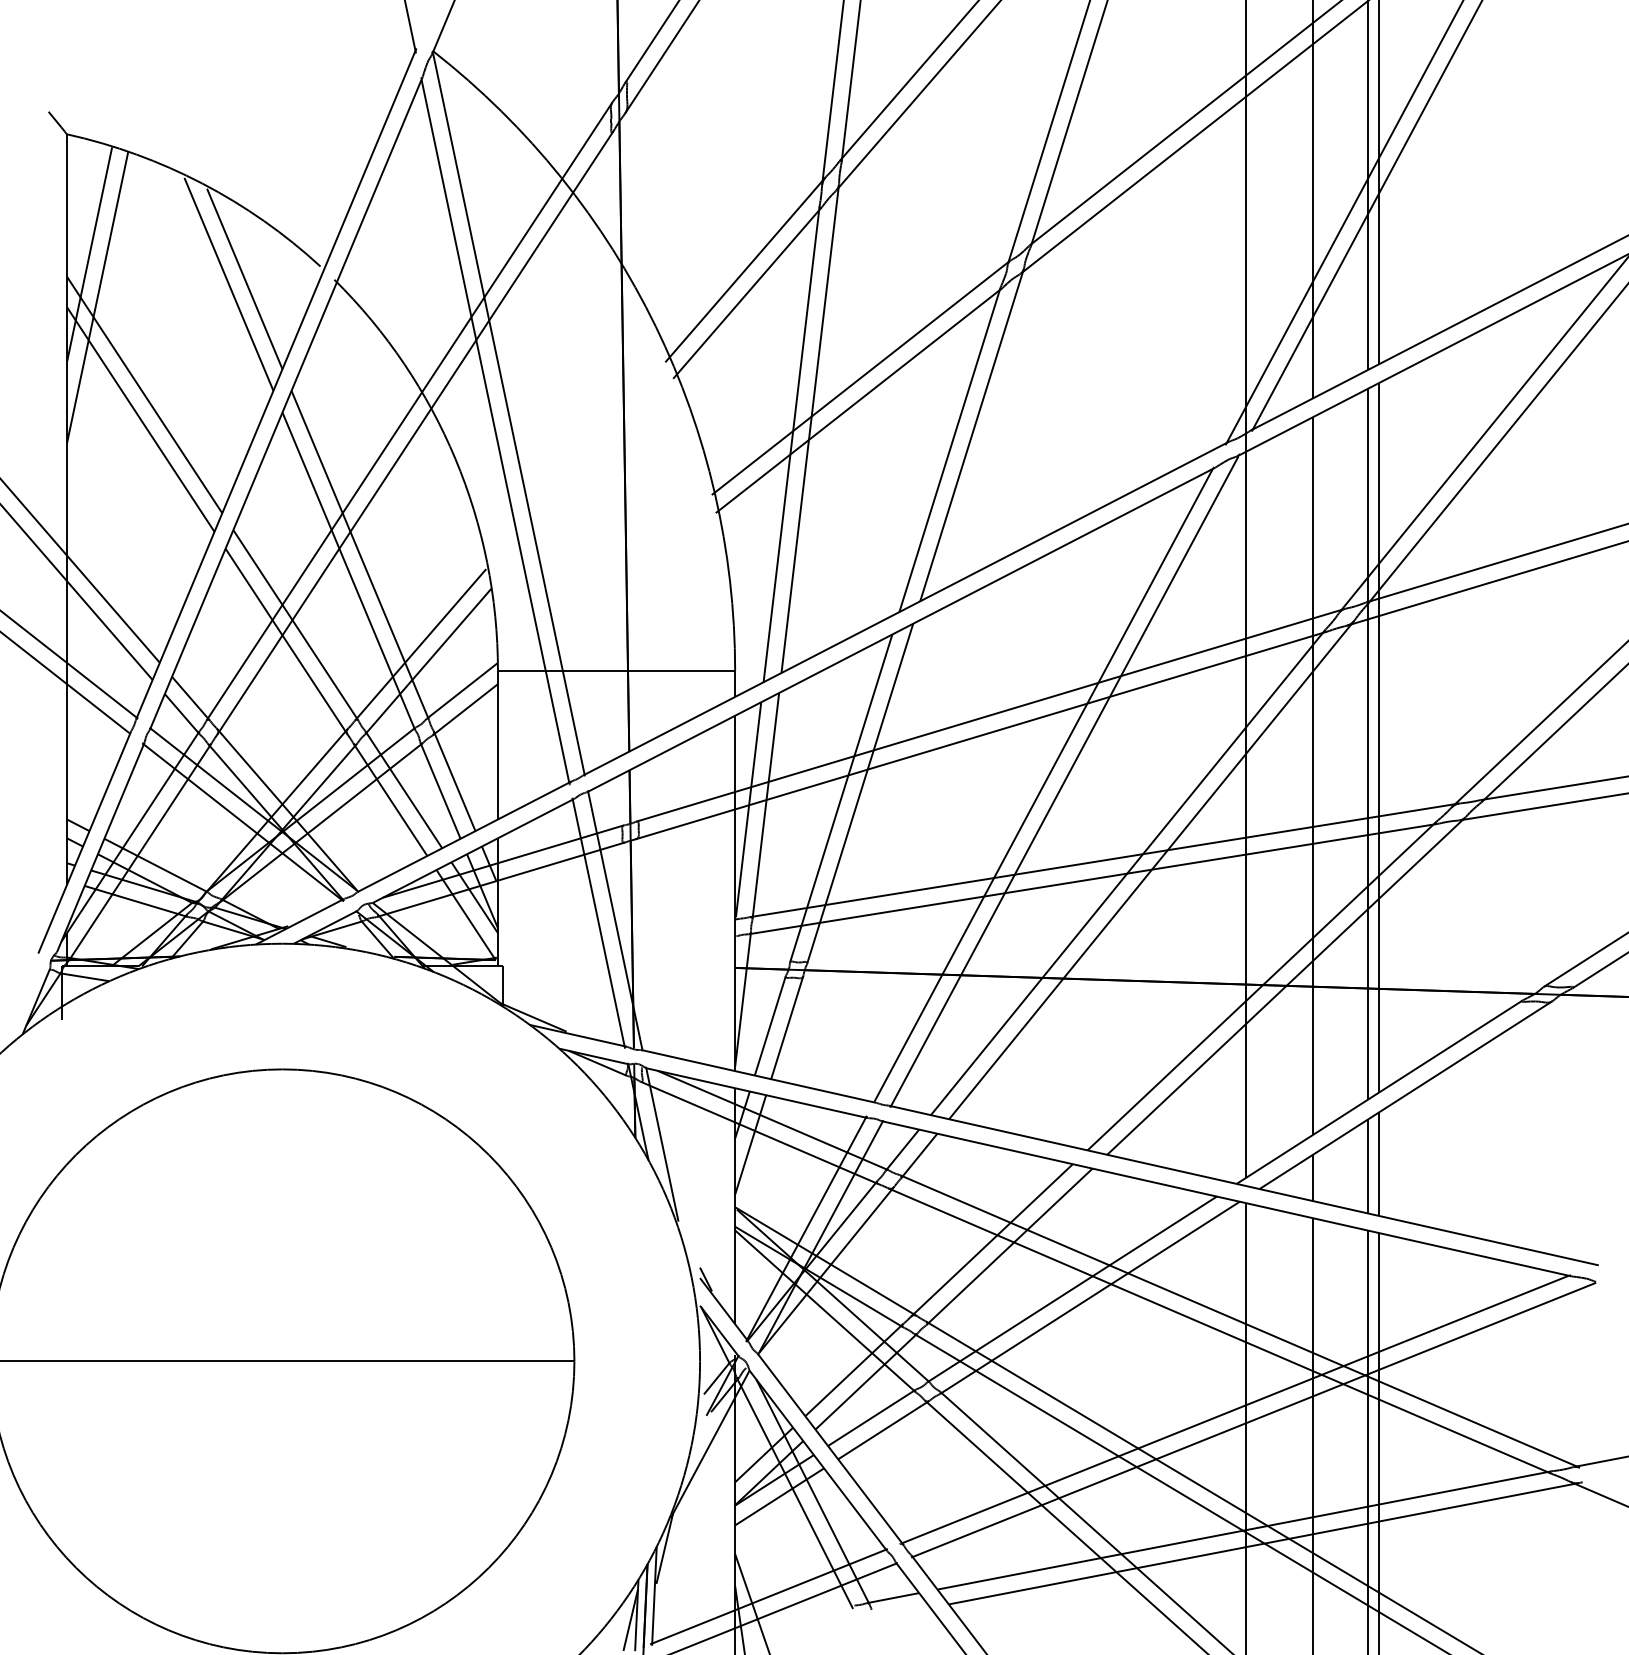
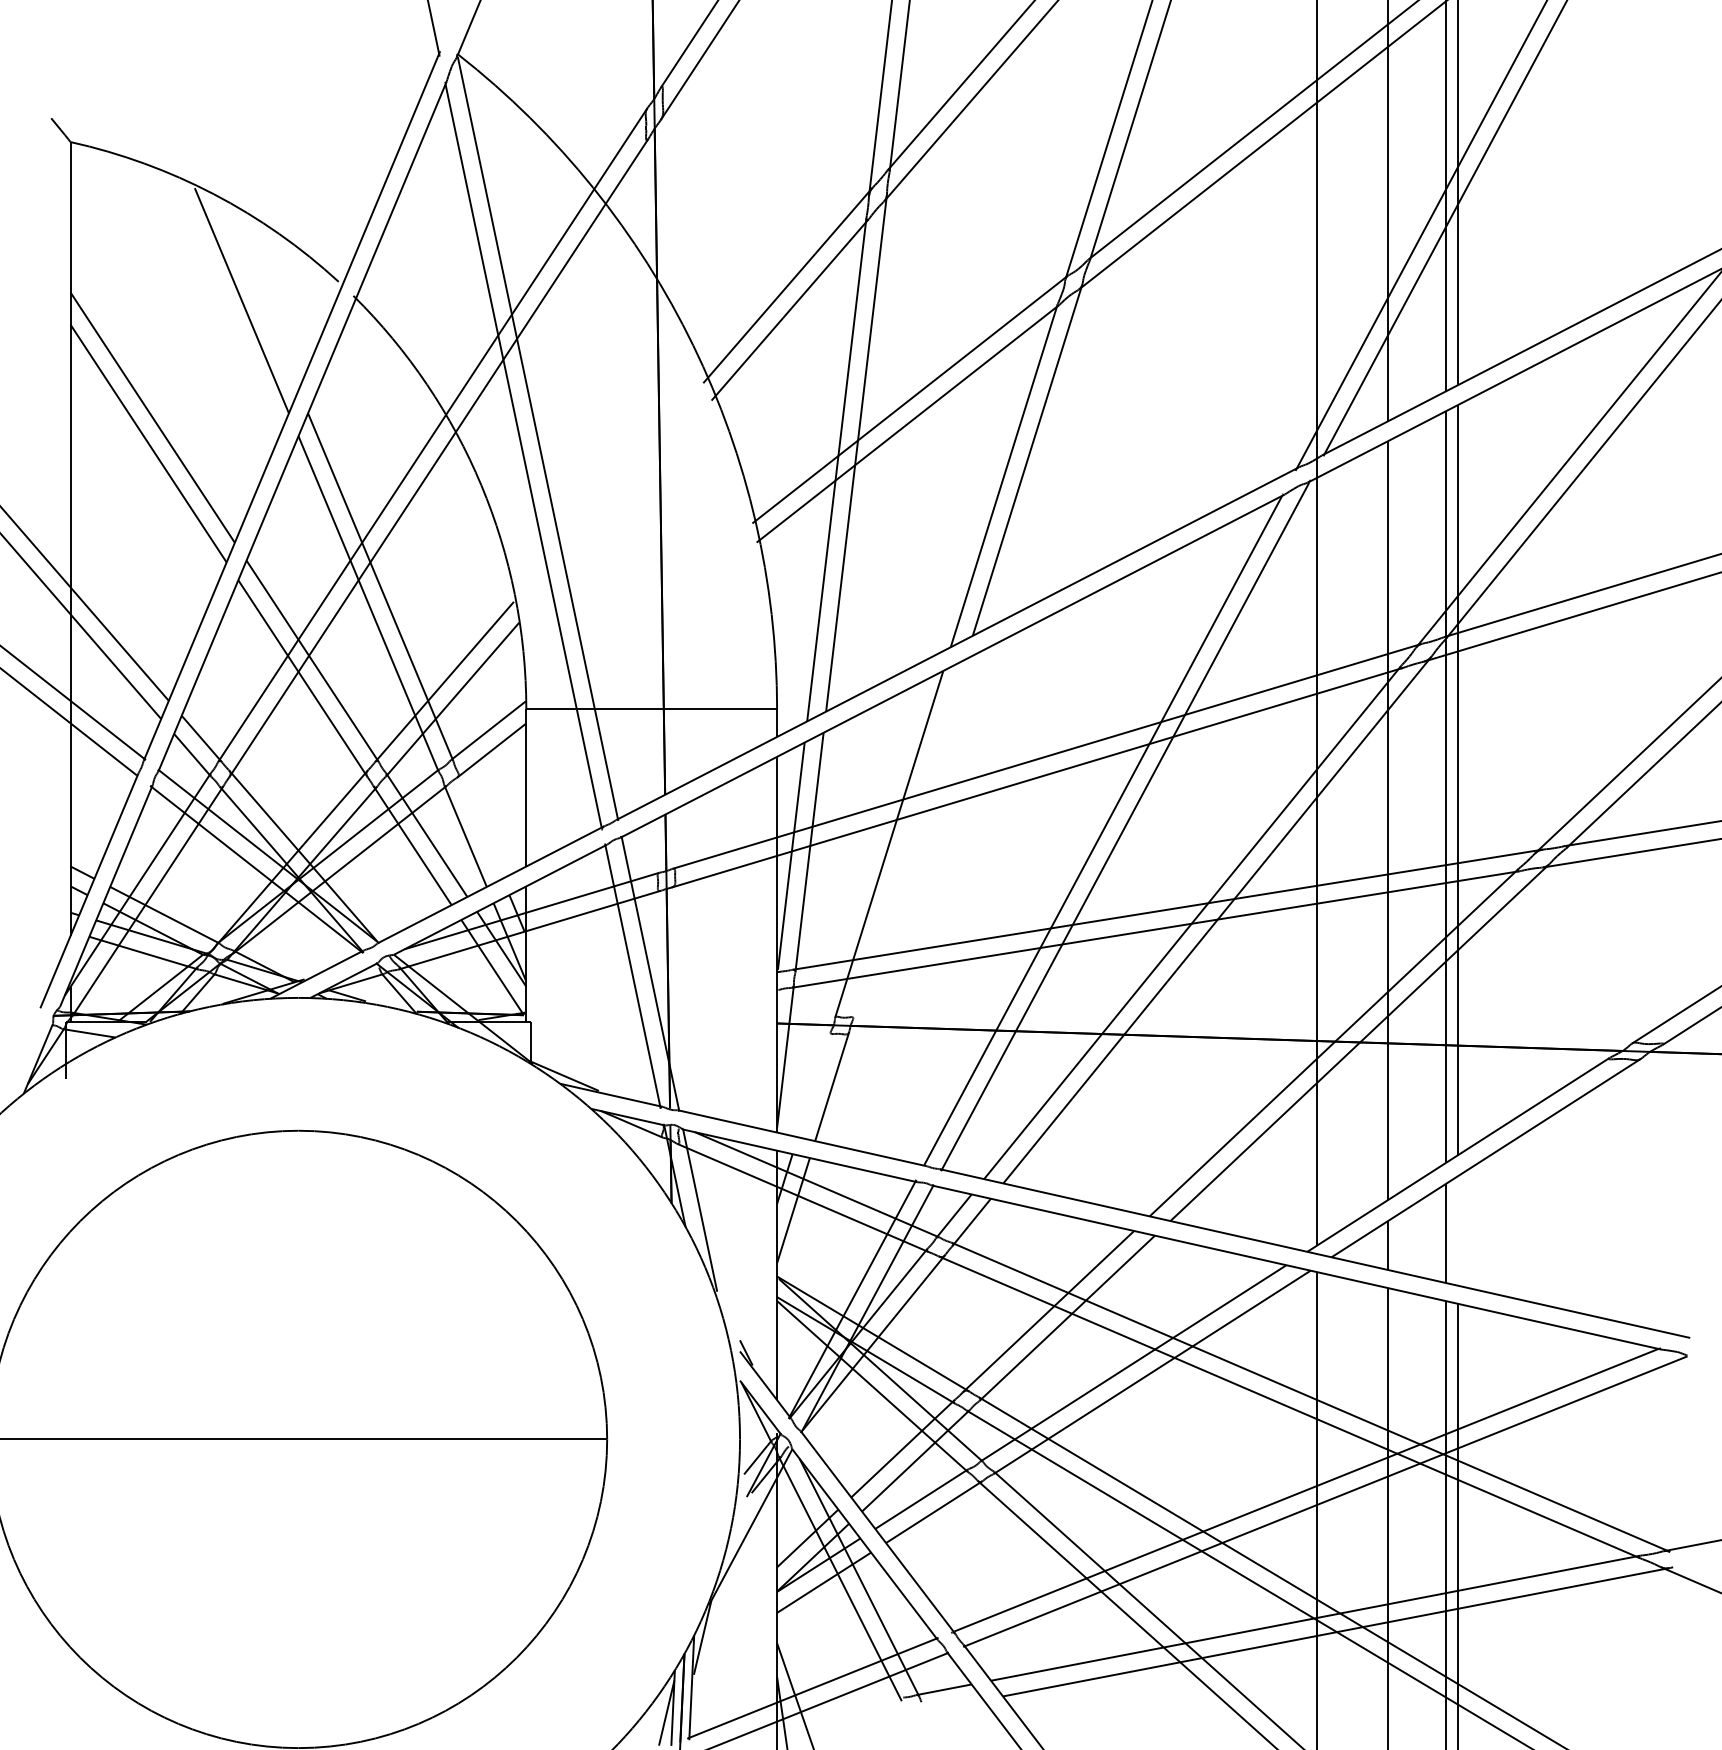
line: (89, 254) -> (94, 269), removed
line: (244, 278) -> (258, 294), removed
line: (97, 297) -> (102, 314), removed
line: (454, 780) -> (480, 825), removed
line: (860, 793) -> (909, 839), removed
line: (769, 1025) -> (813, 1084), removed
line: (1379, 1163) -> (1458, 1230), removed

